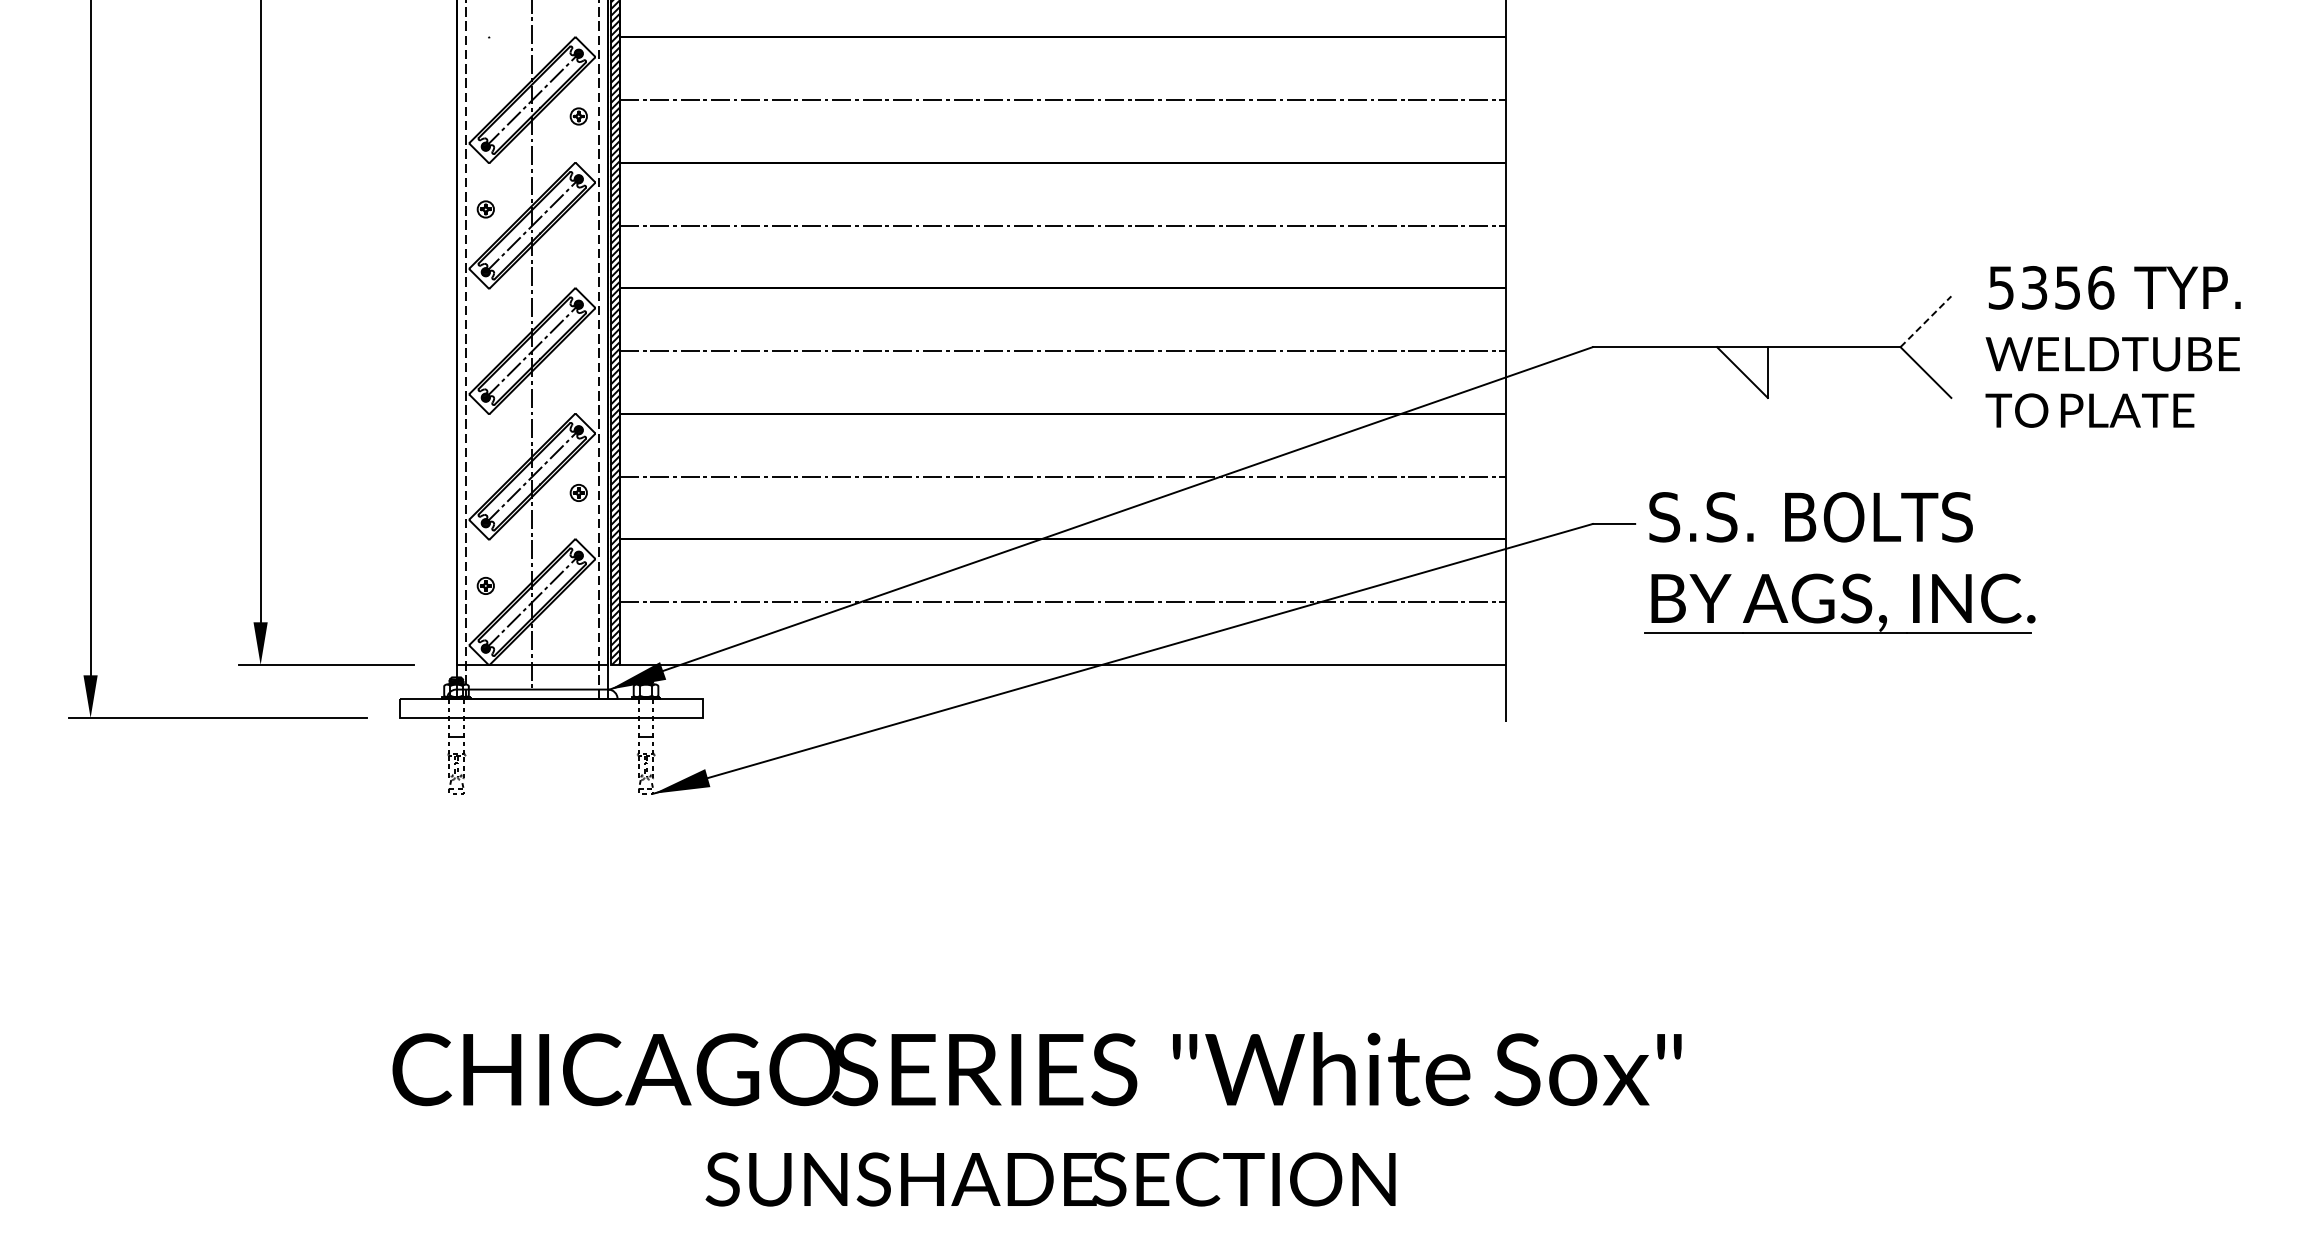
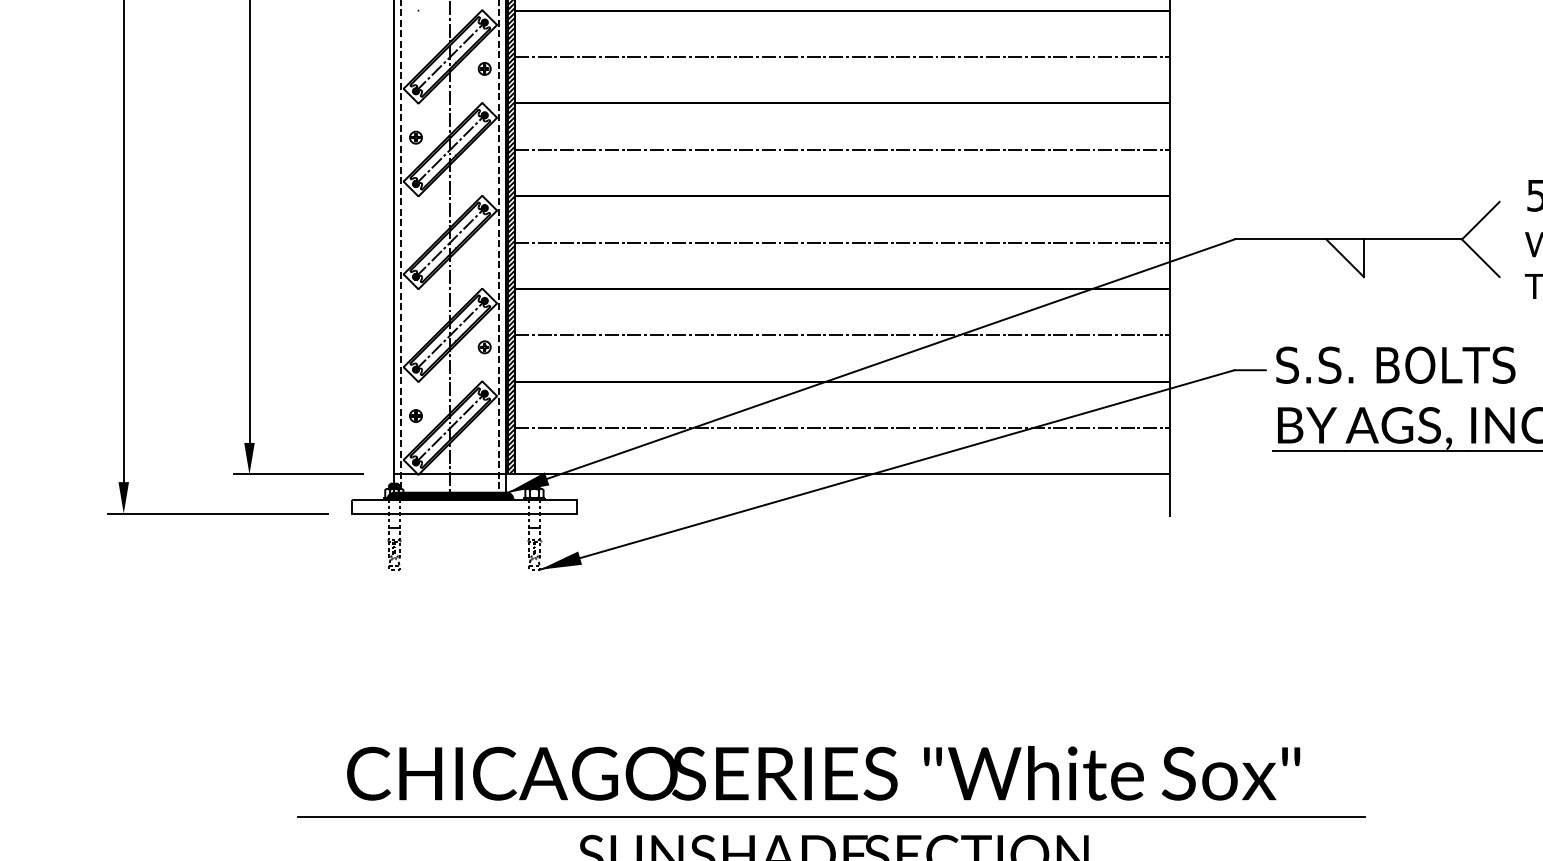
line: (1925, 321) -> (1480, 220), dashed -> solid
fill: (532, 694) -> (450, 496), added
line: (1047, 1127) -> (831, 816), added

